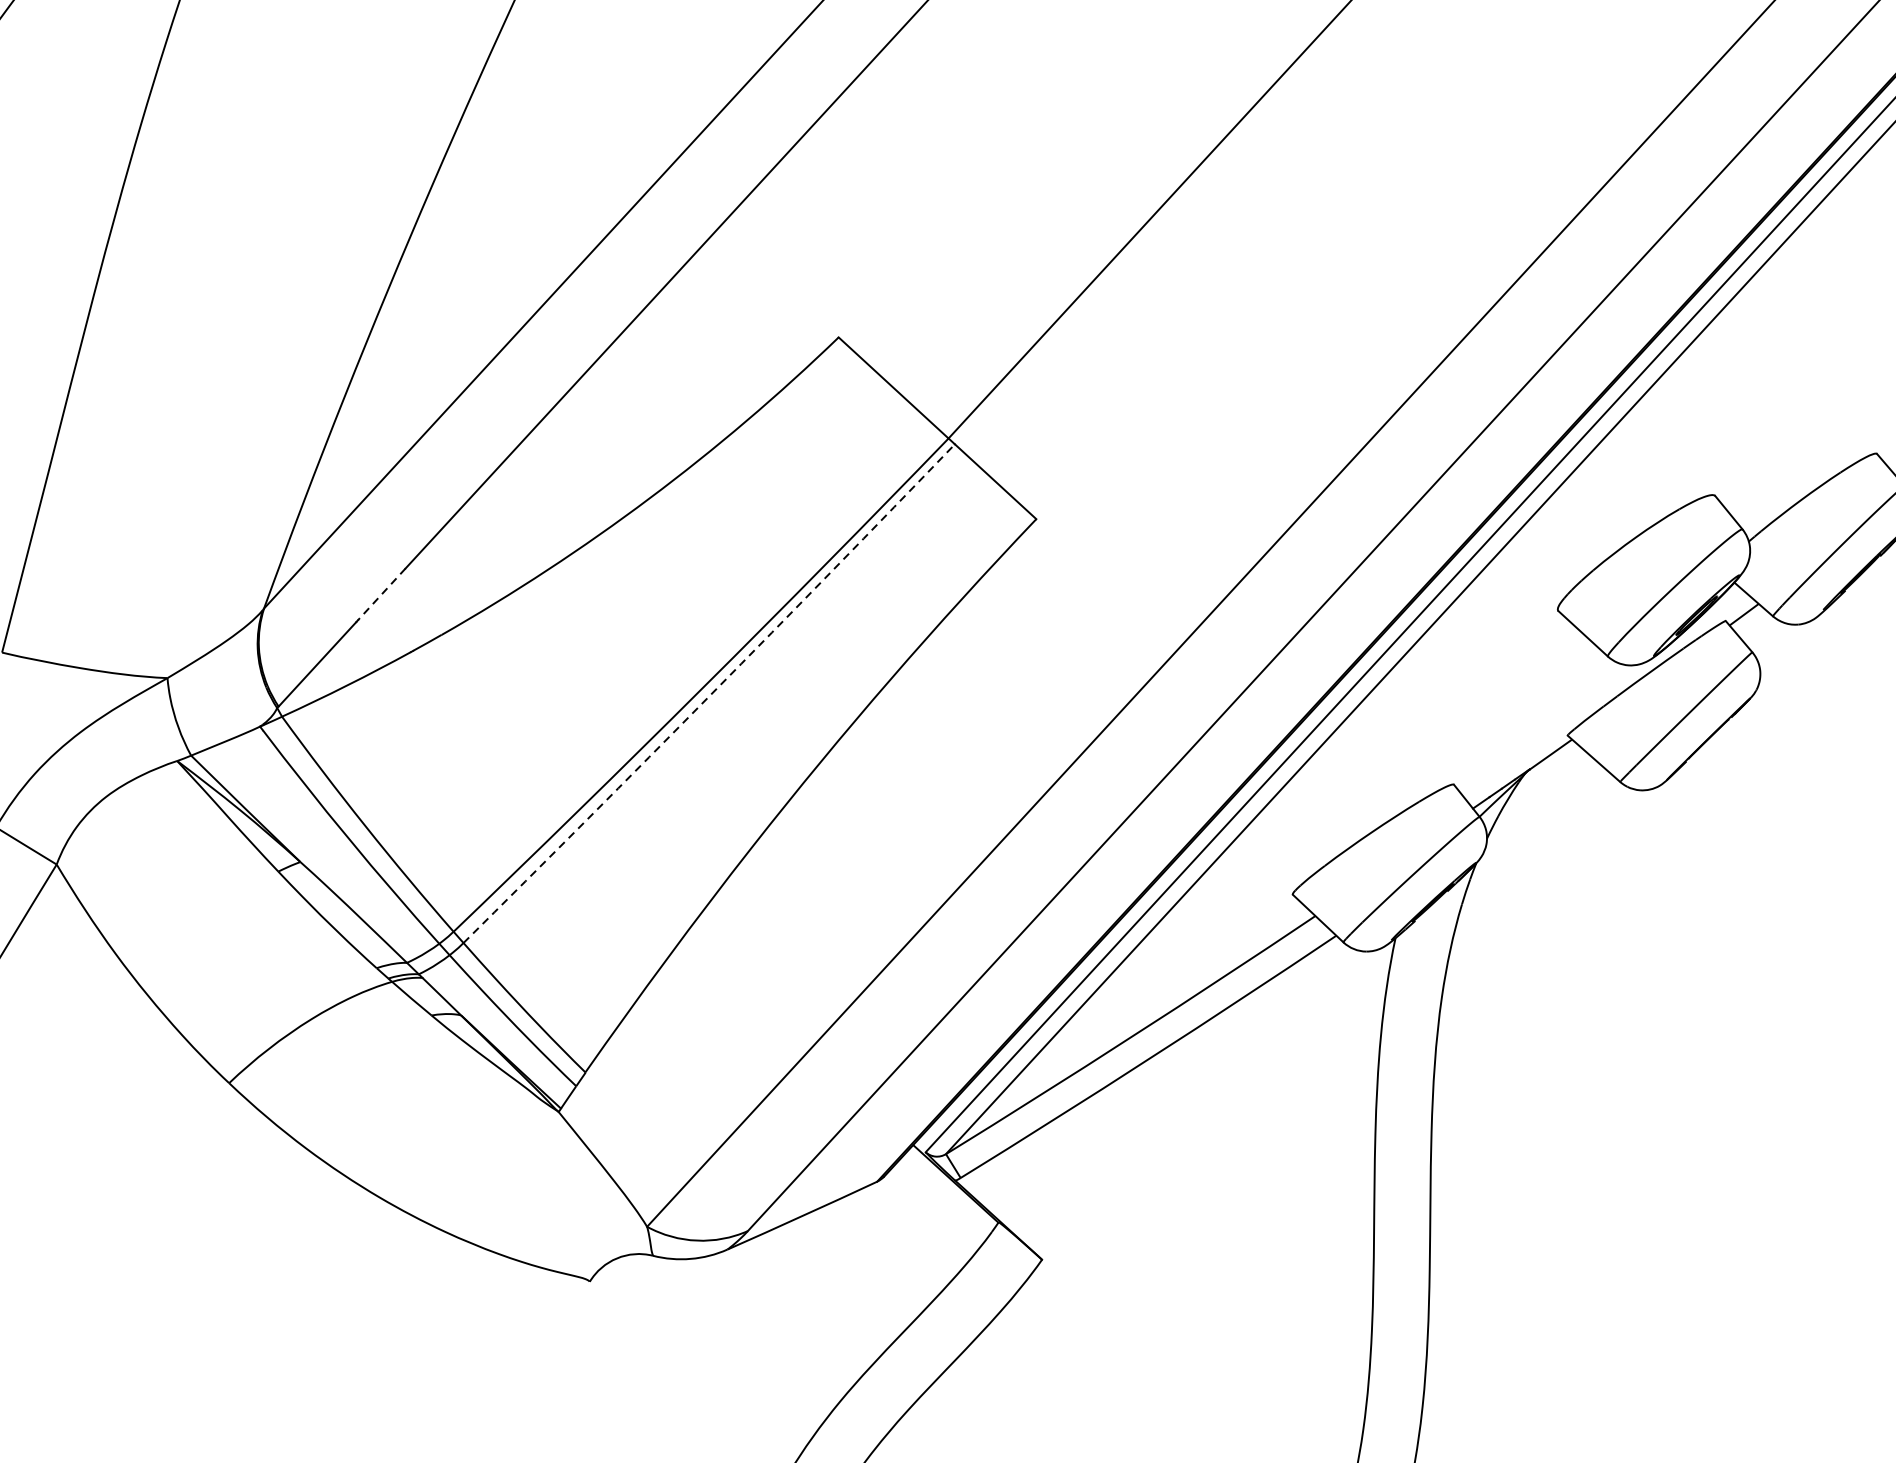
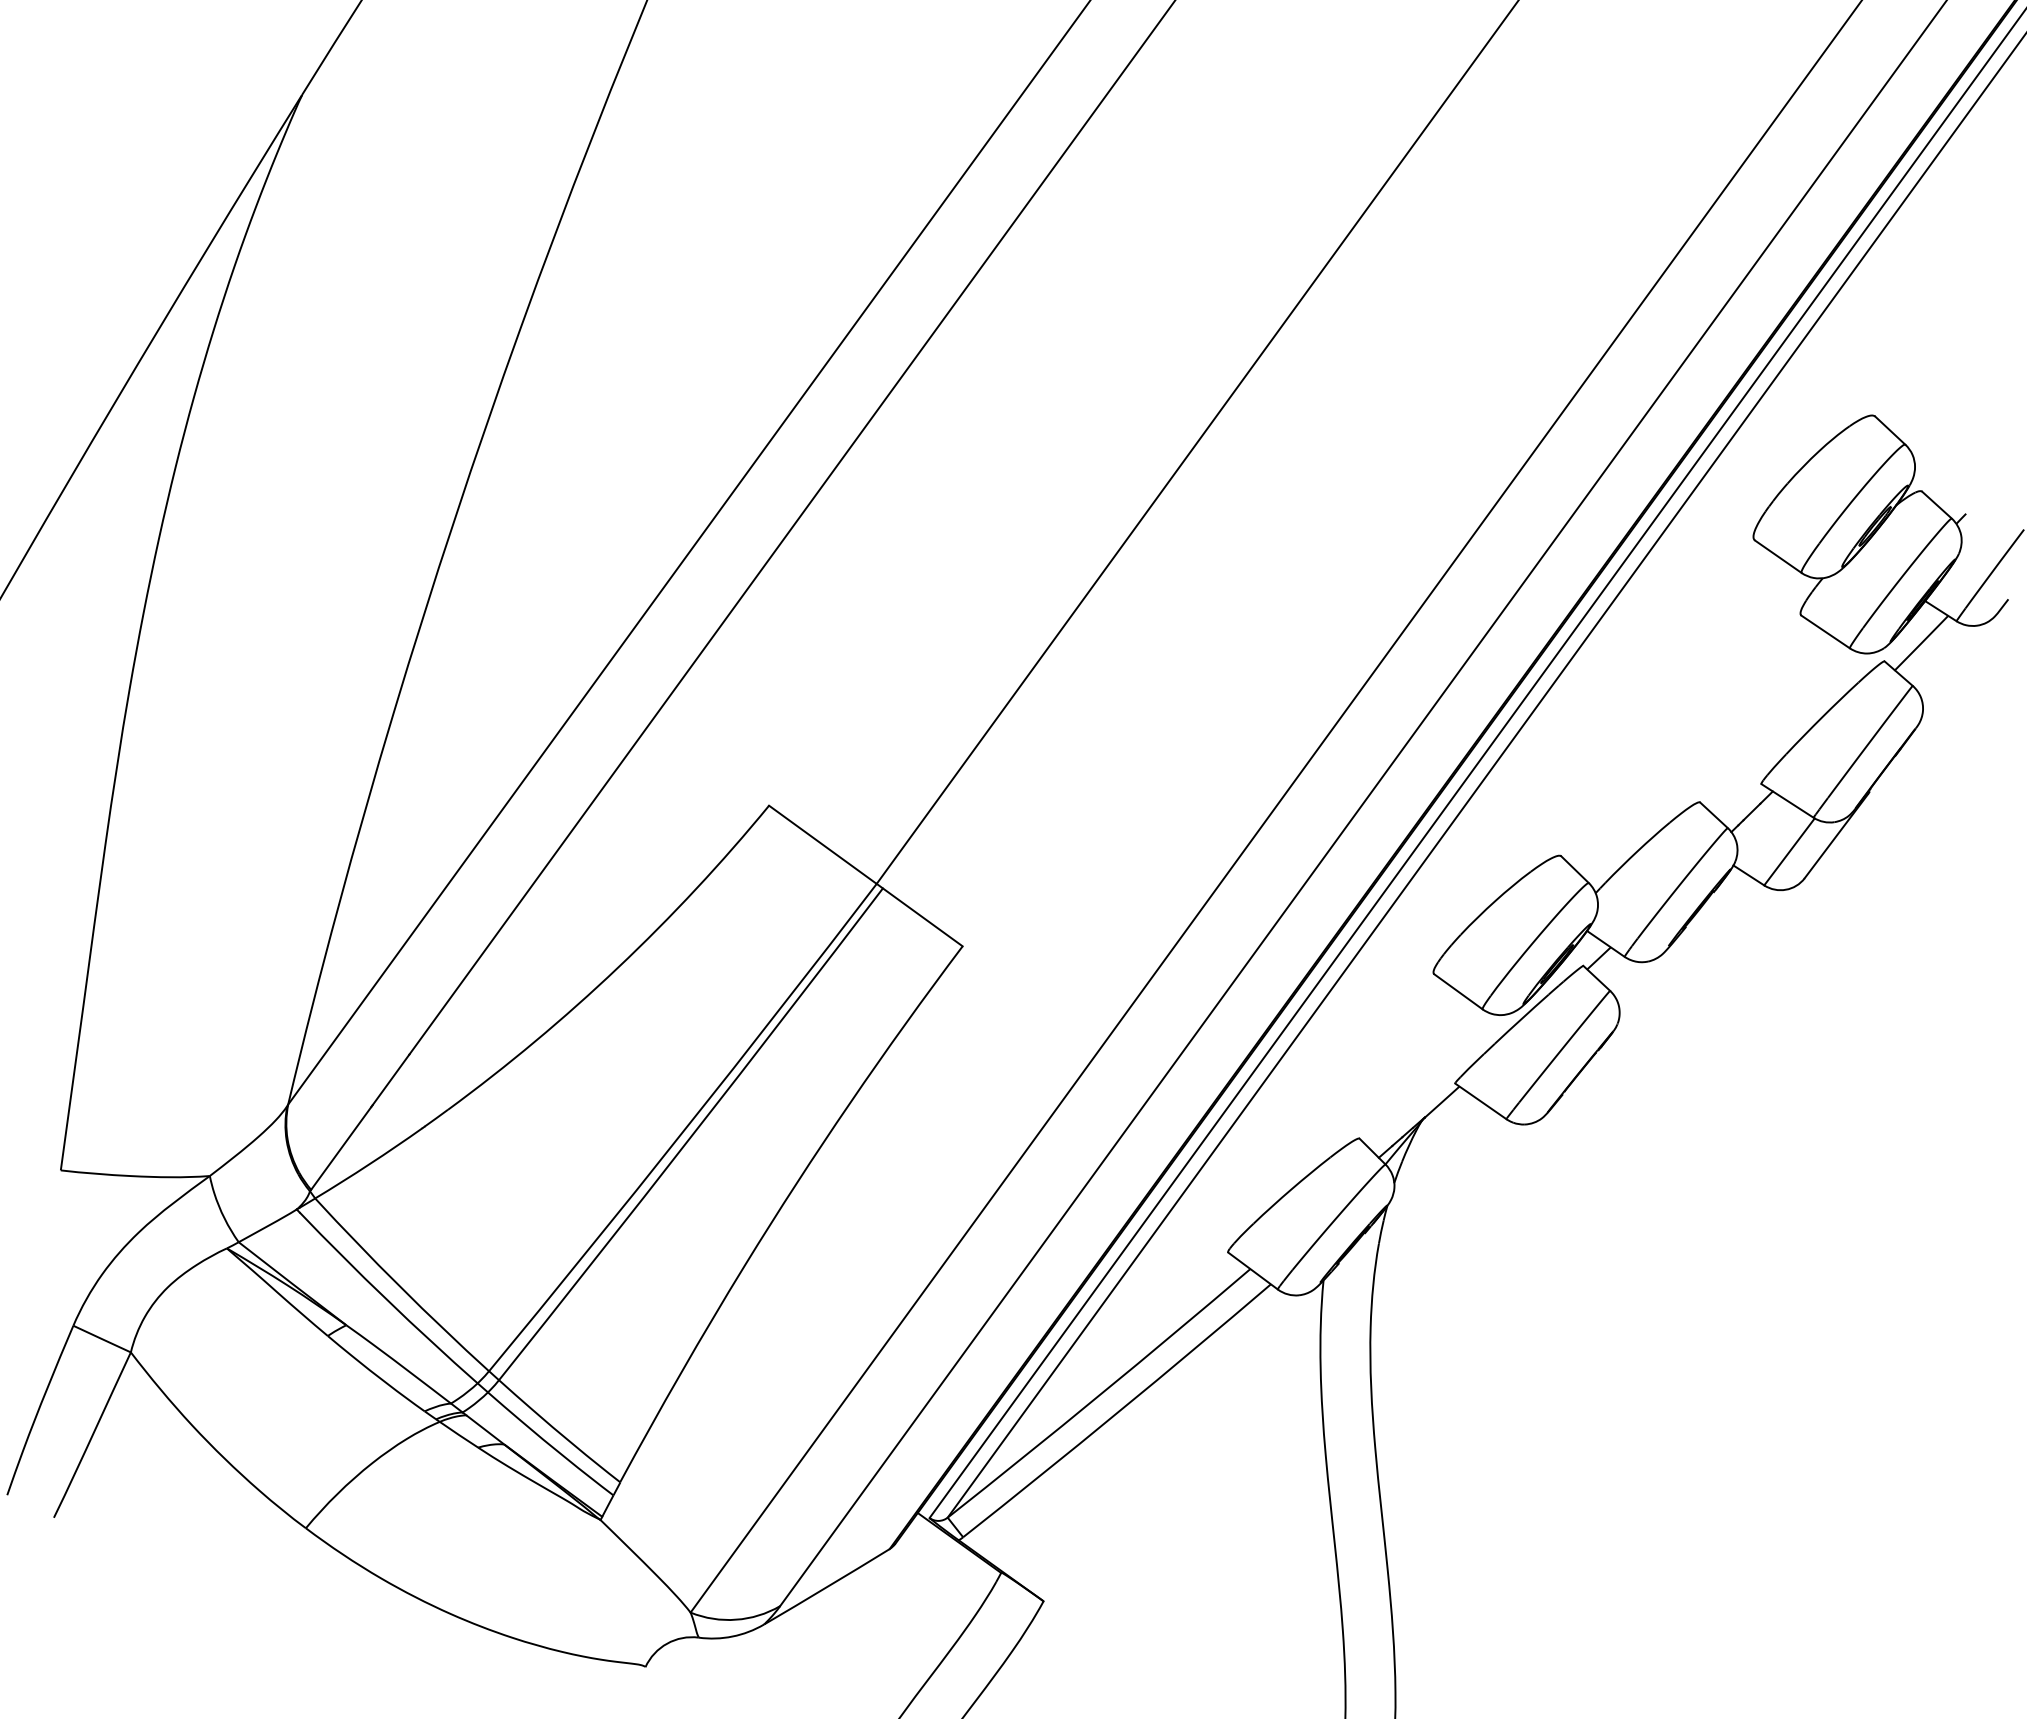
line: (381, 594) -> (390, 1080), dashed -> solid
arc: (710, 695) -> (692, 1135), dashed -> solid

